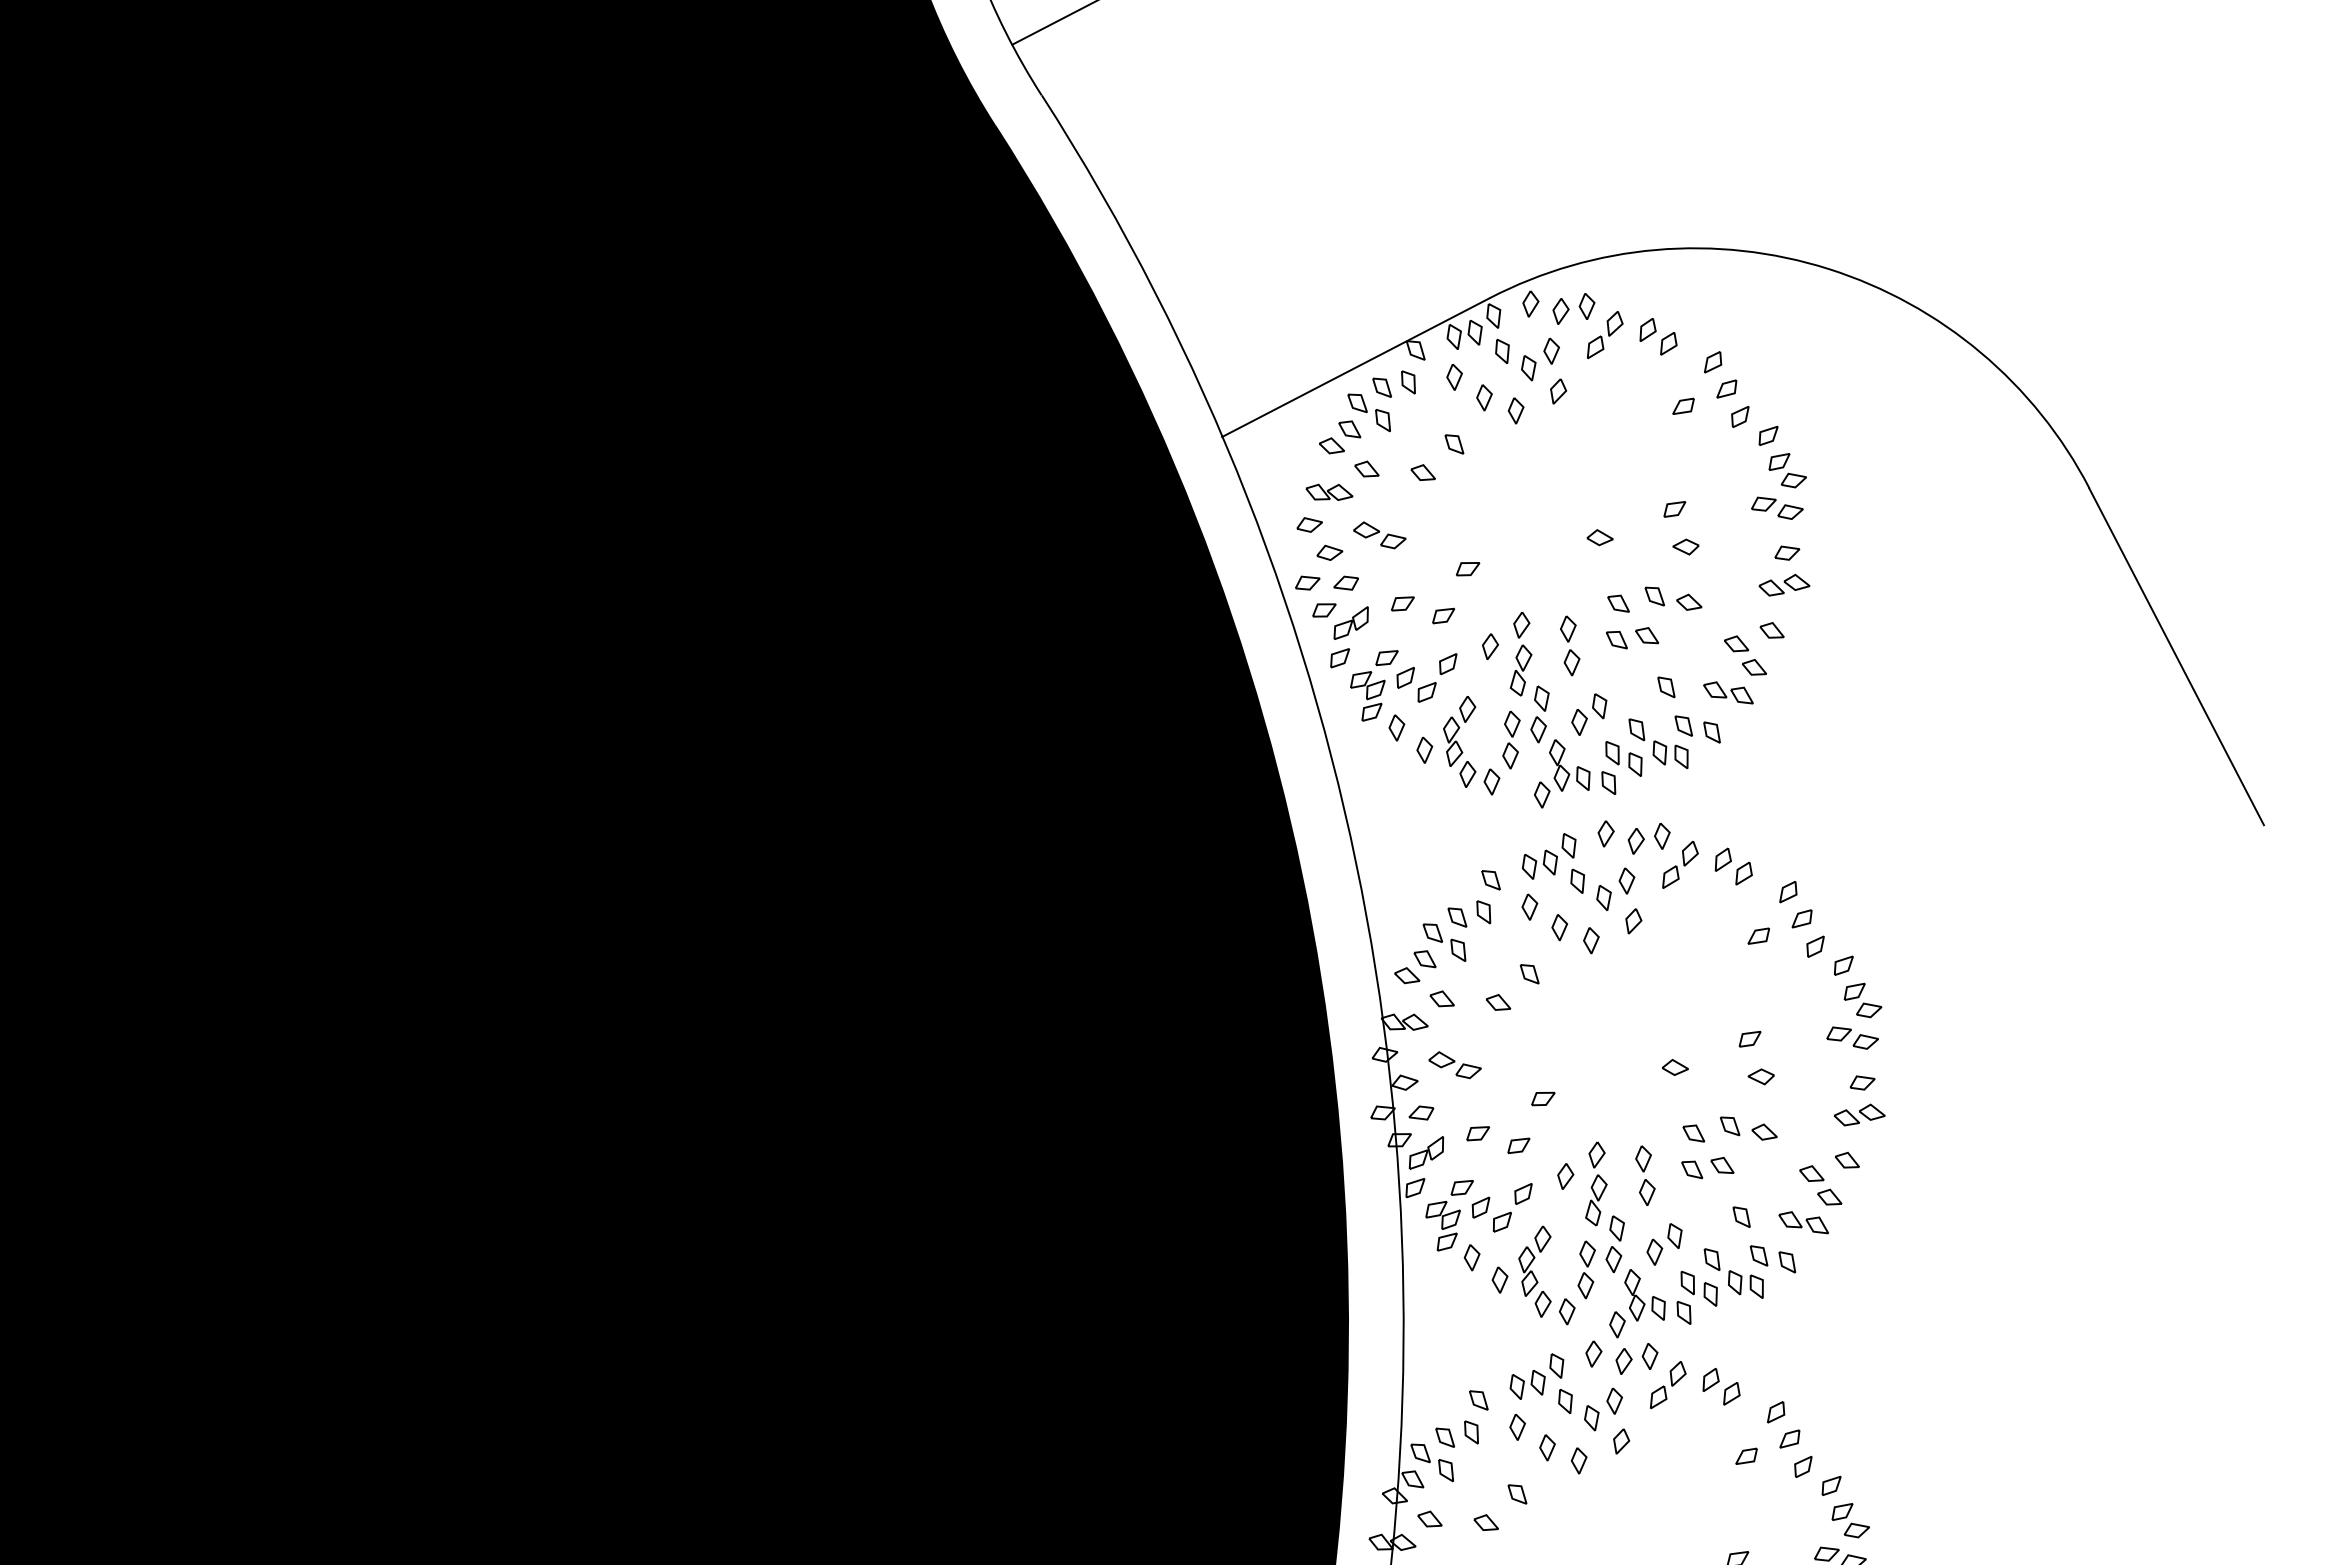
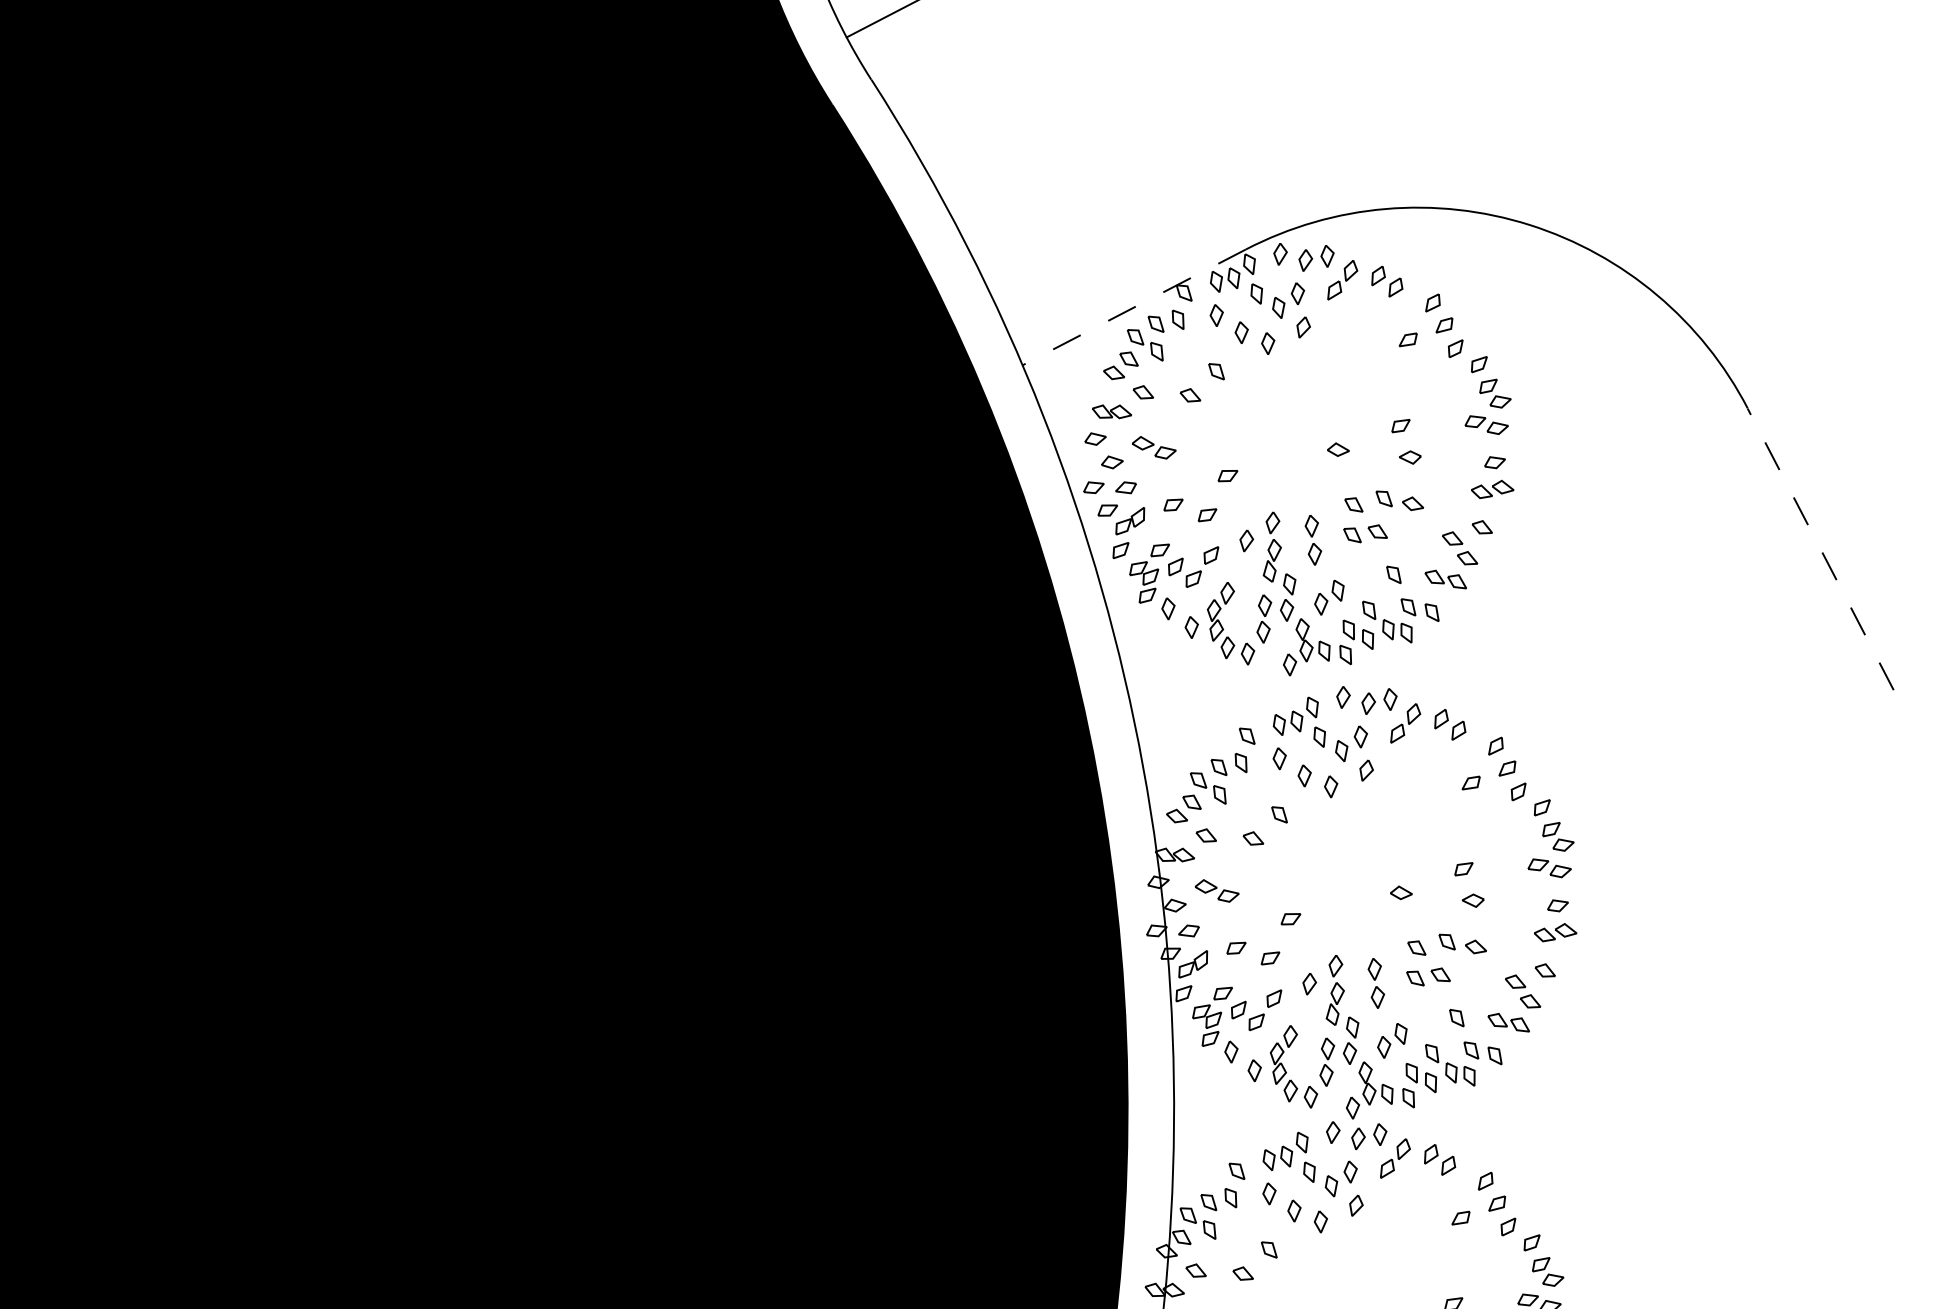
line: (1356, 367) -> (1134, 307), solid -> dashed
line: (2176, 656) -> (1820, 549), solid -> dashed

